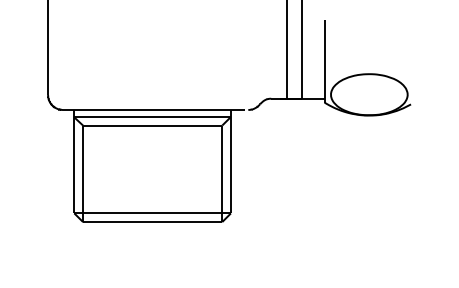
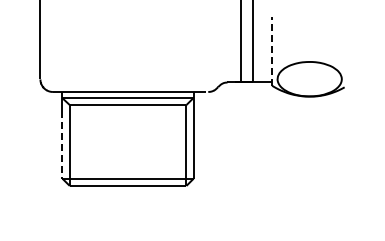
line: (324, 60) -> (272, 50), solid -> dashed
line: (74, 172) -> (62, 144), solid -> dashed

